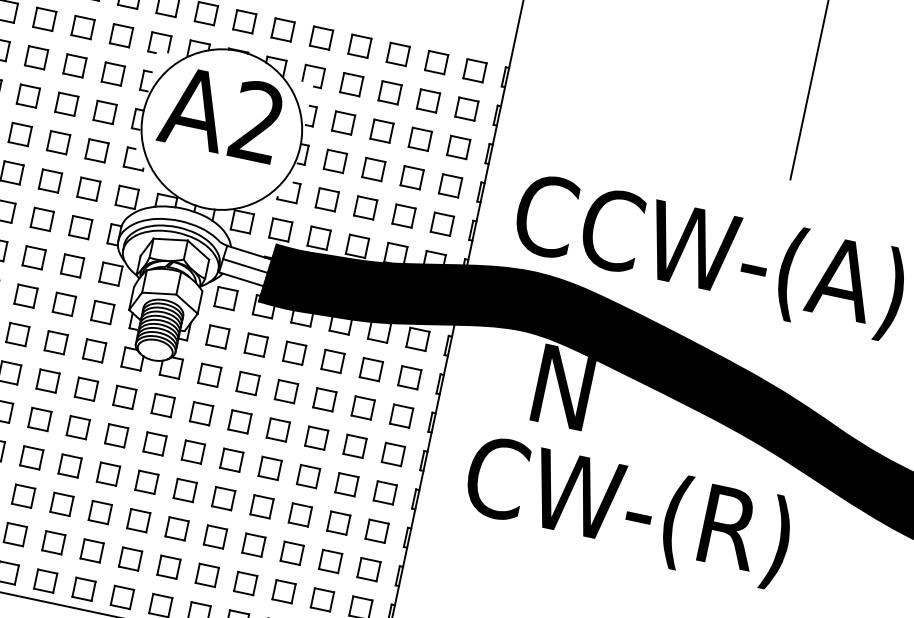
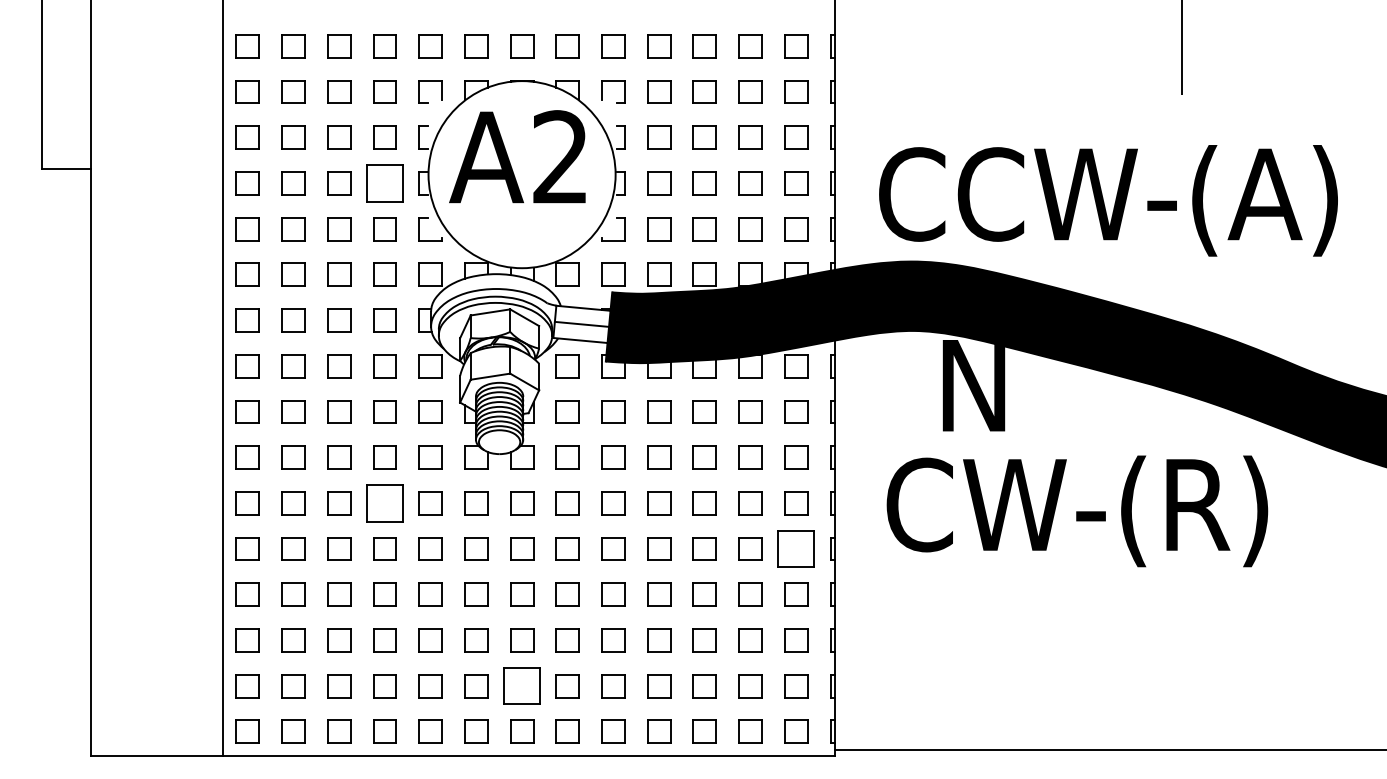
part: (104, 112) -> (384, 183), size x1.6
part: (47, 381) -> (384, 503), size x1.6
part: (385, 492) -> (796, 548), size x1.6
part: (130, 559) -> (522, 686), size x1.6

